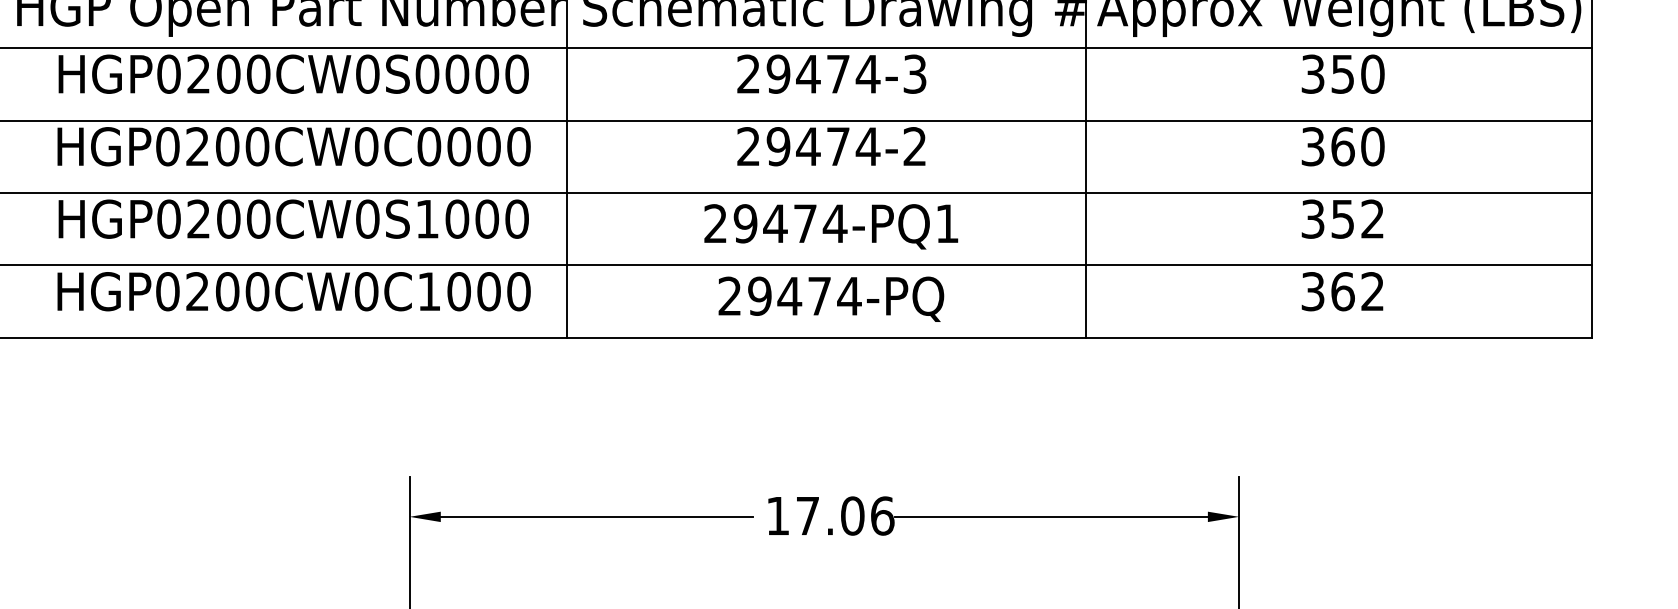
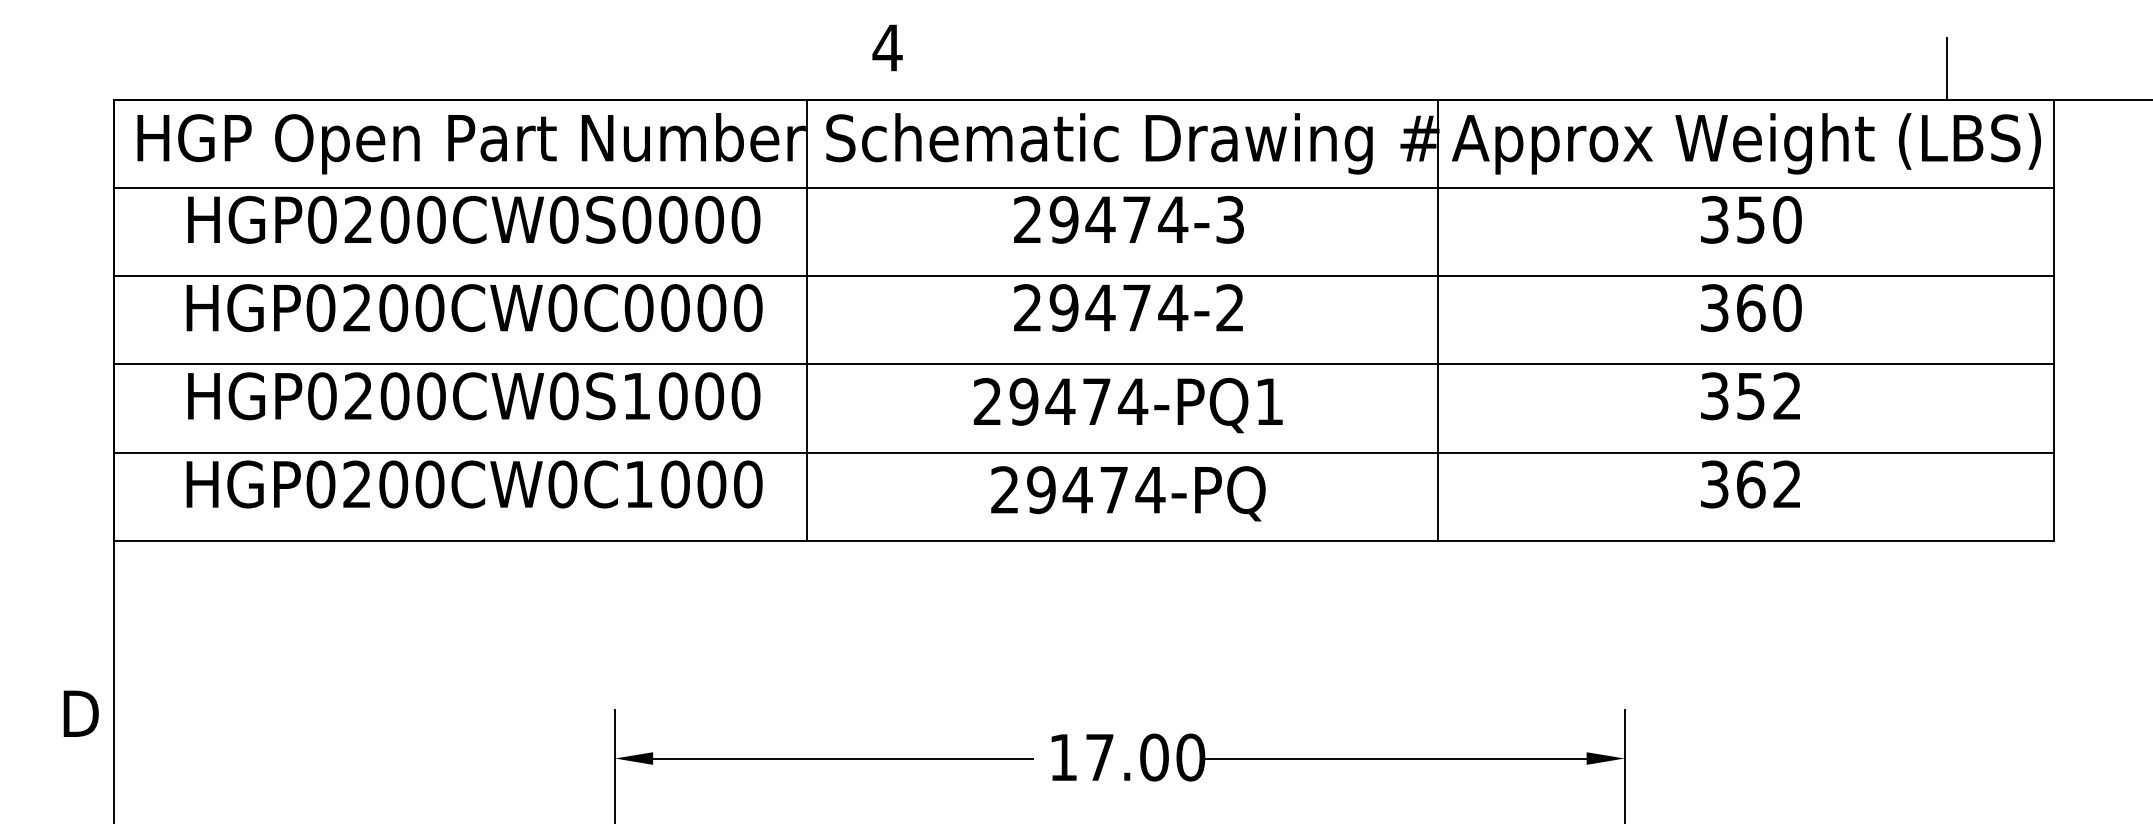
text: (882, 516) -> (1190, 757), 17.06 -> 17.00

